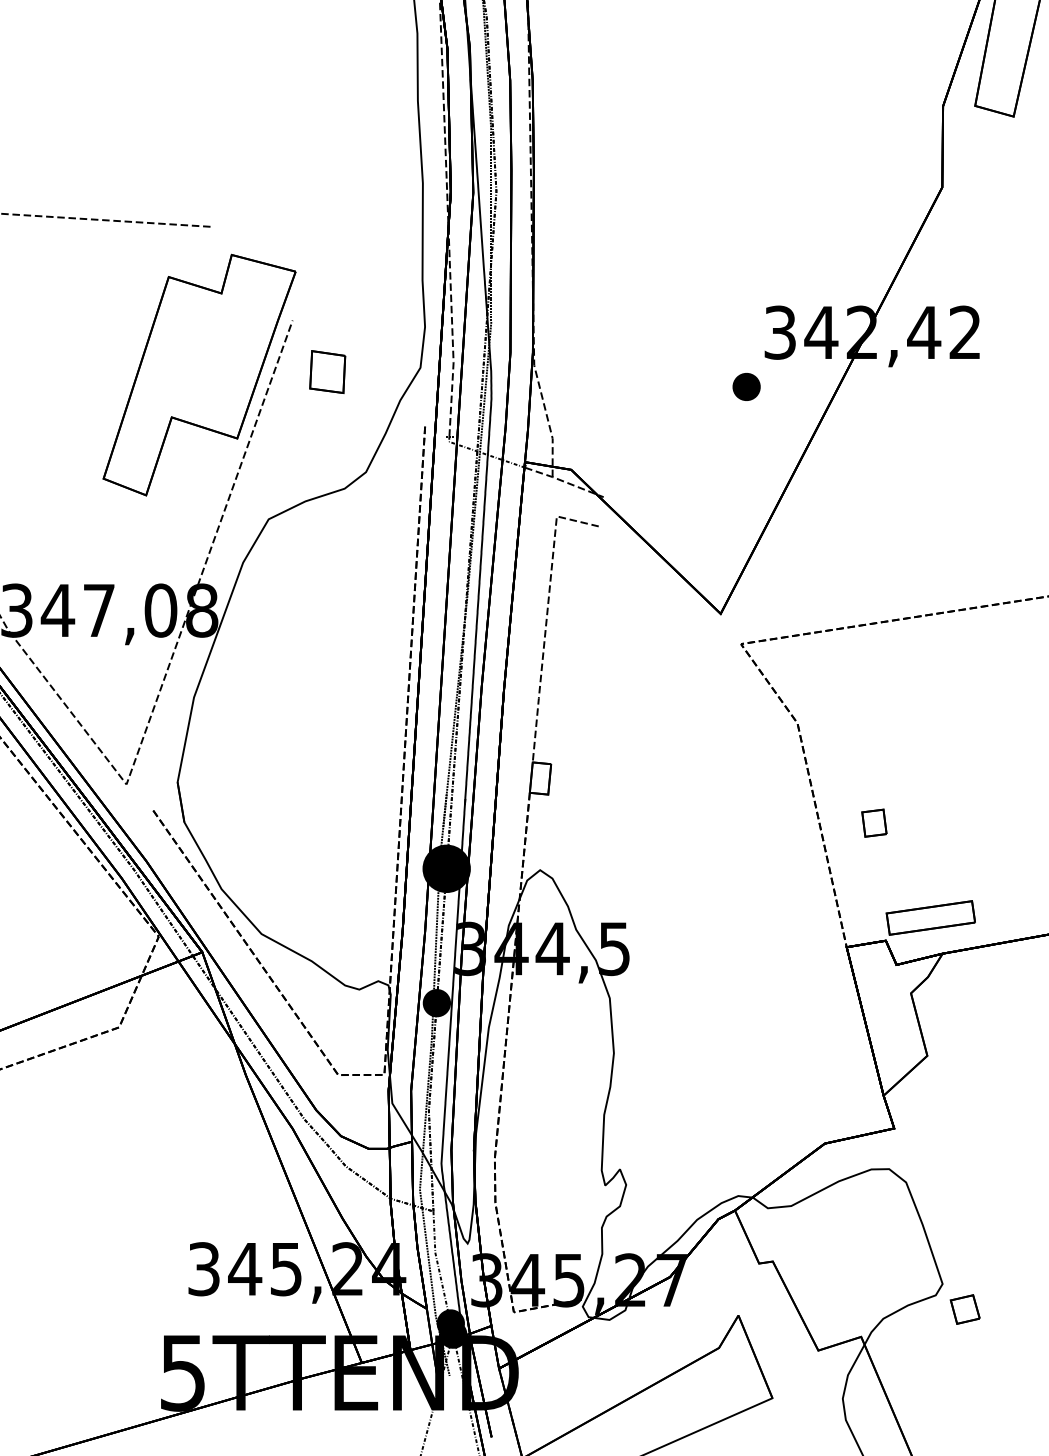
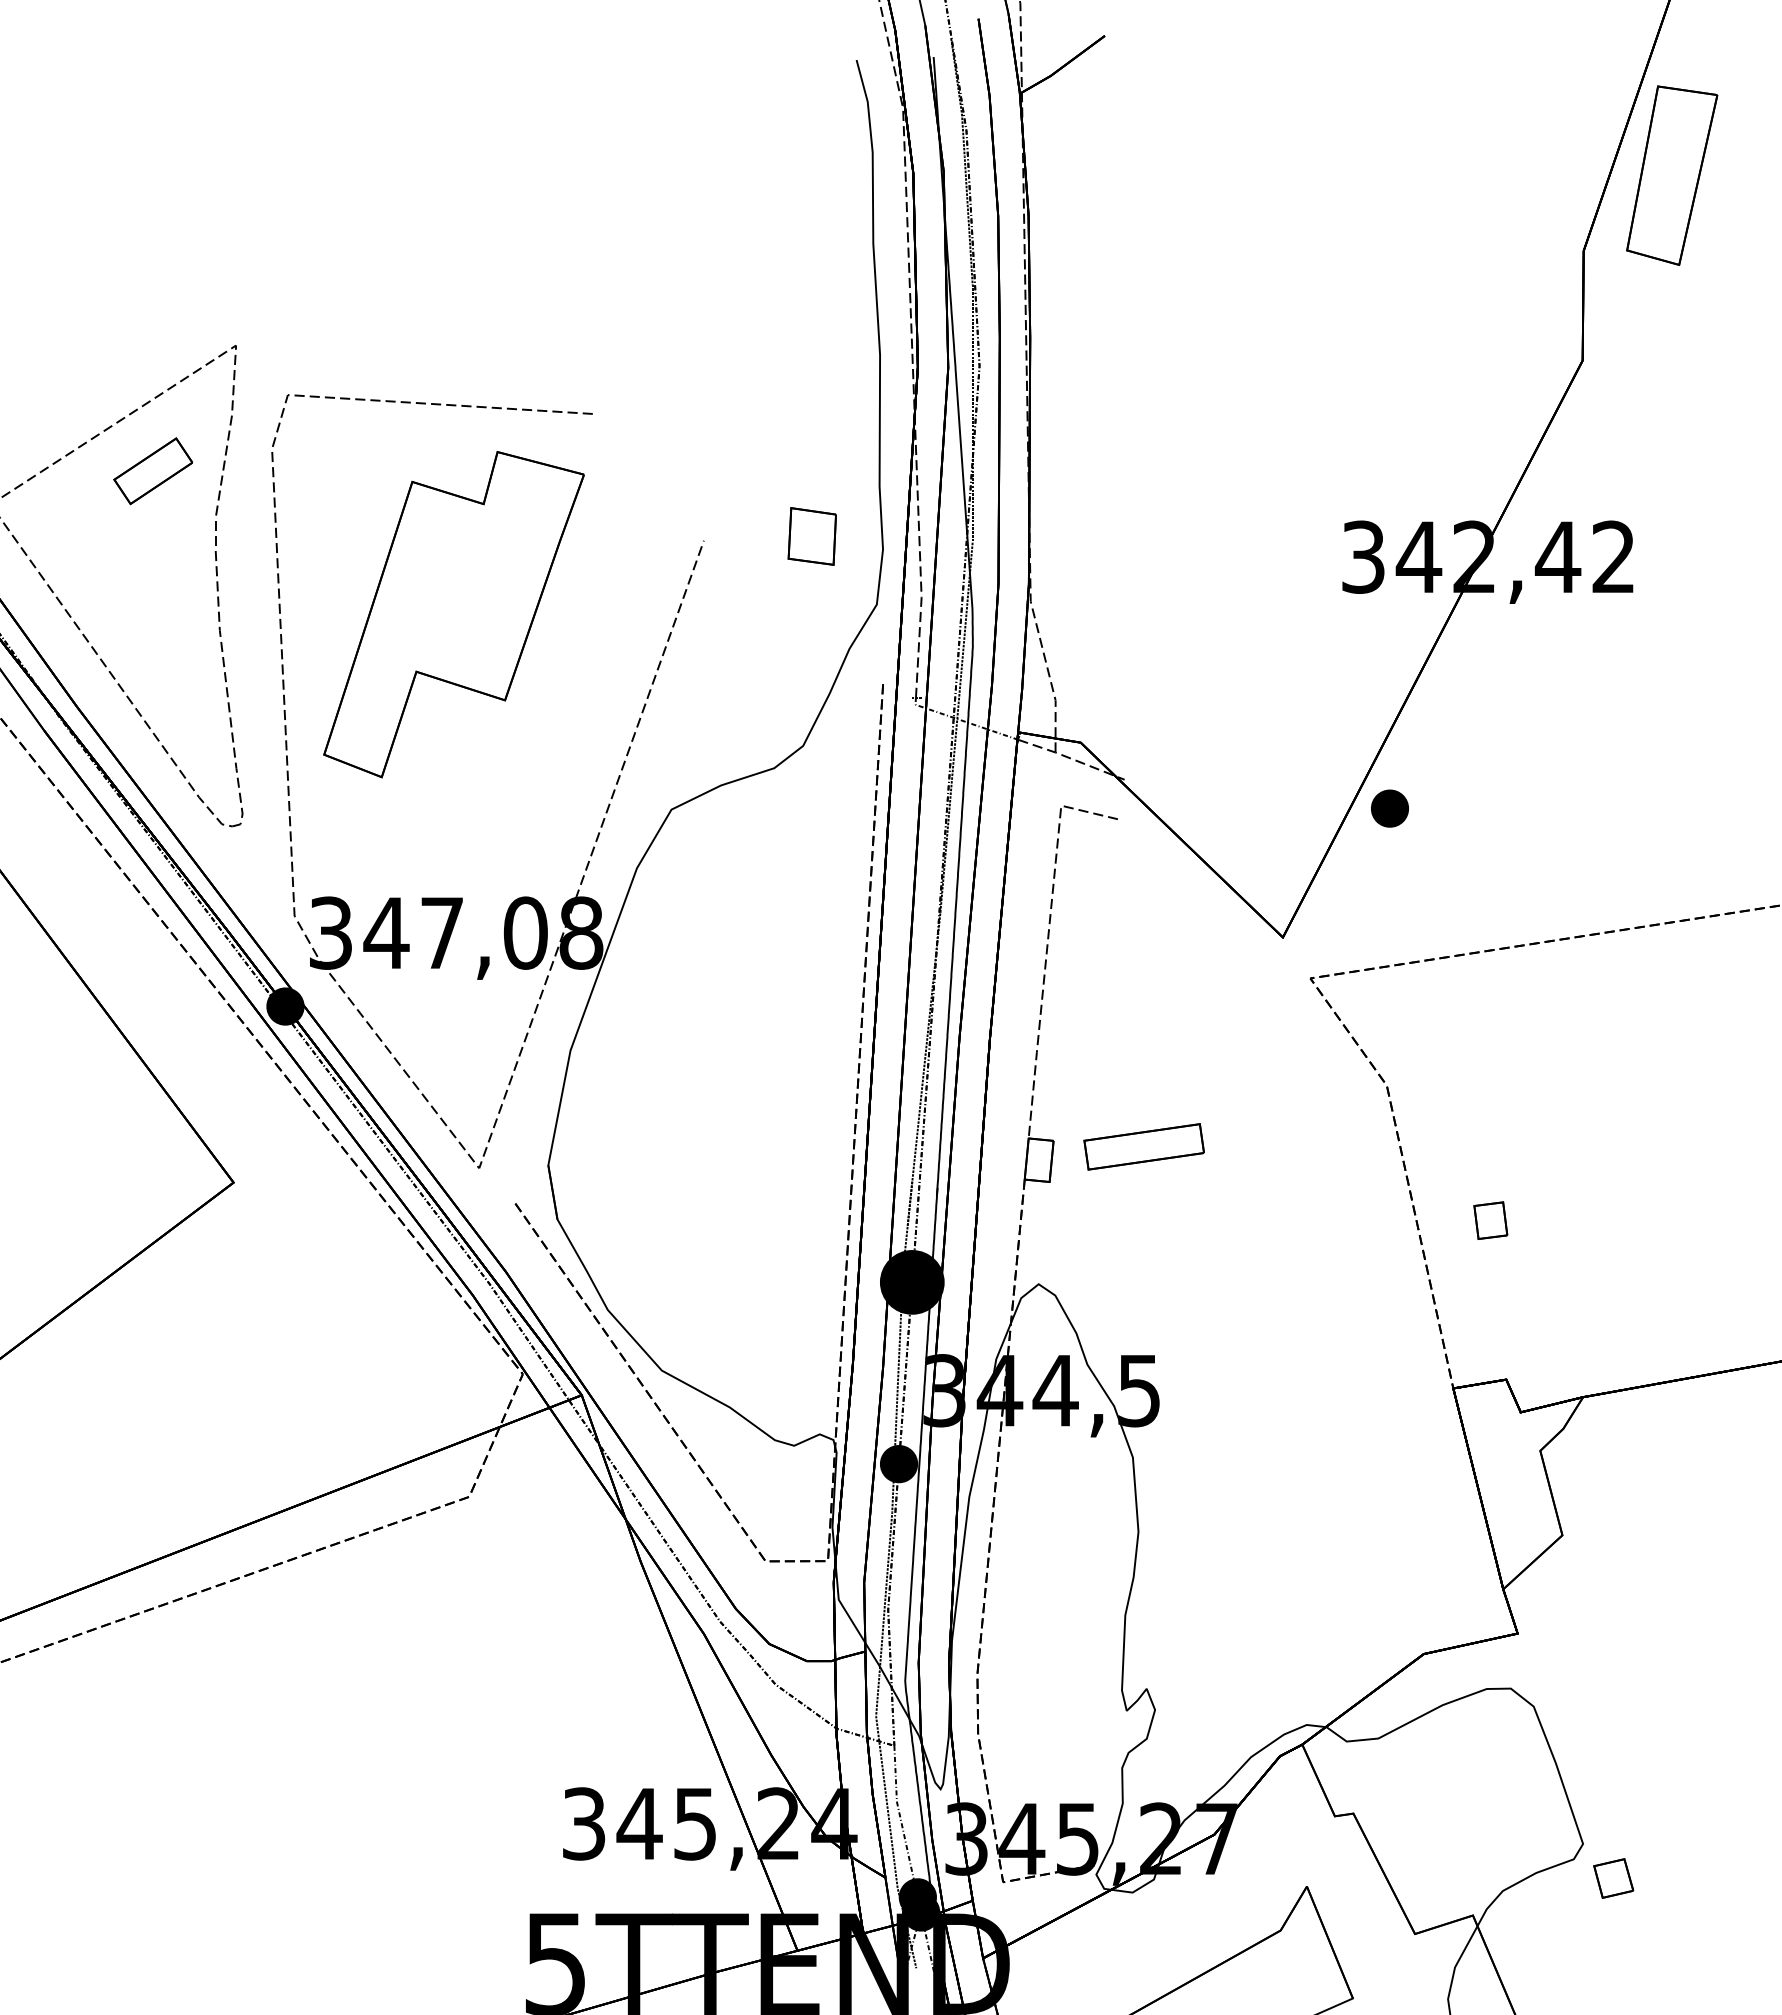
part: (327, 372) -> (811, 536), moved
part: (199, 375) -> (453, 614), moved
part: (746, 386) -> (1389, 808), moved
part: (930, 917) -> (1143, 1146), moved

